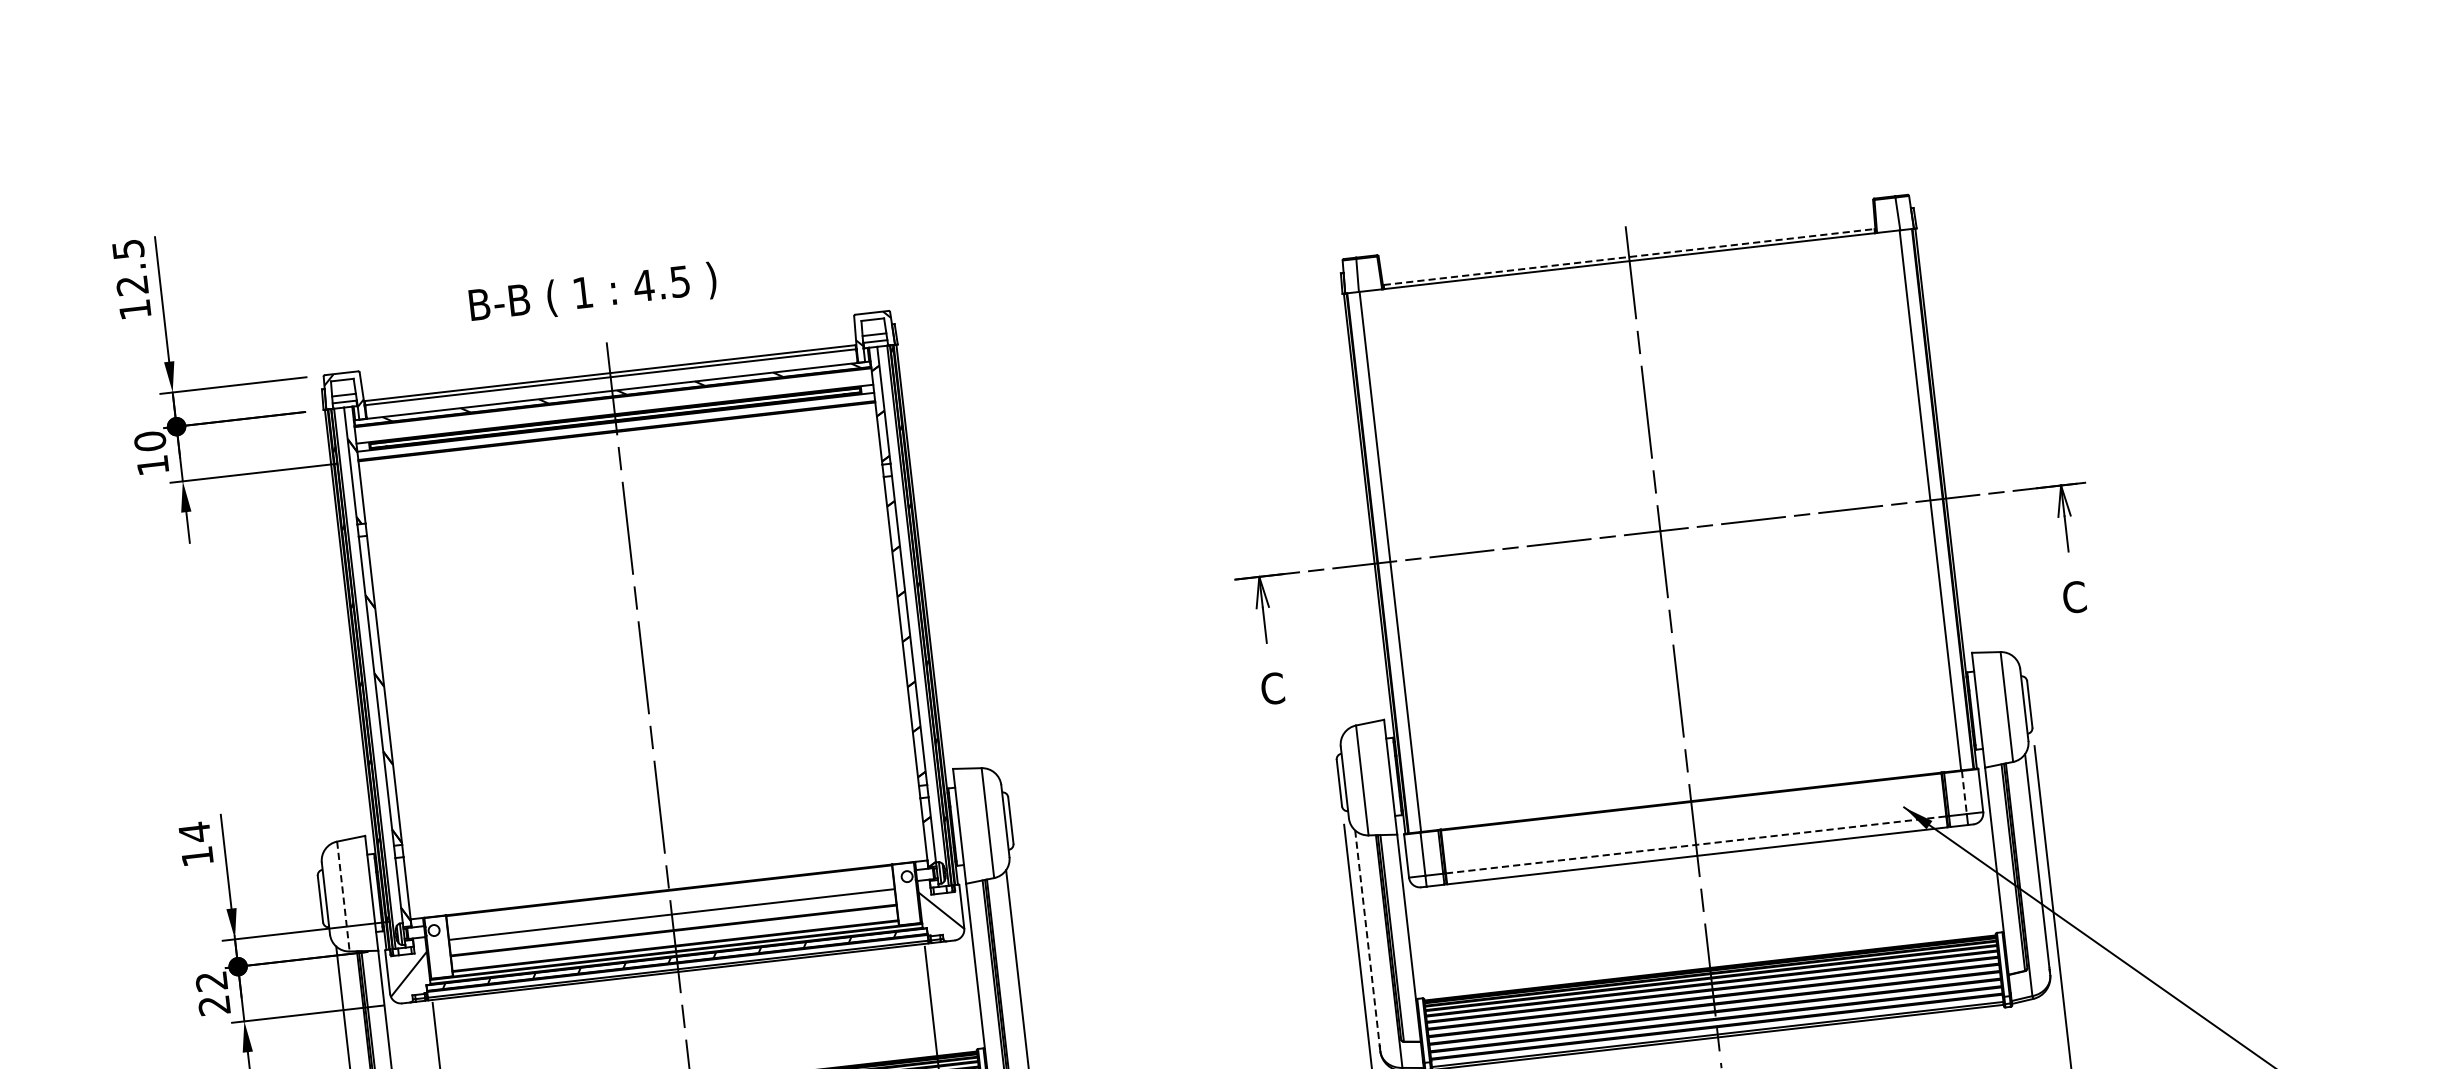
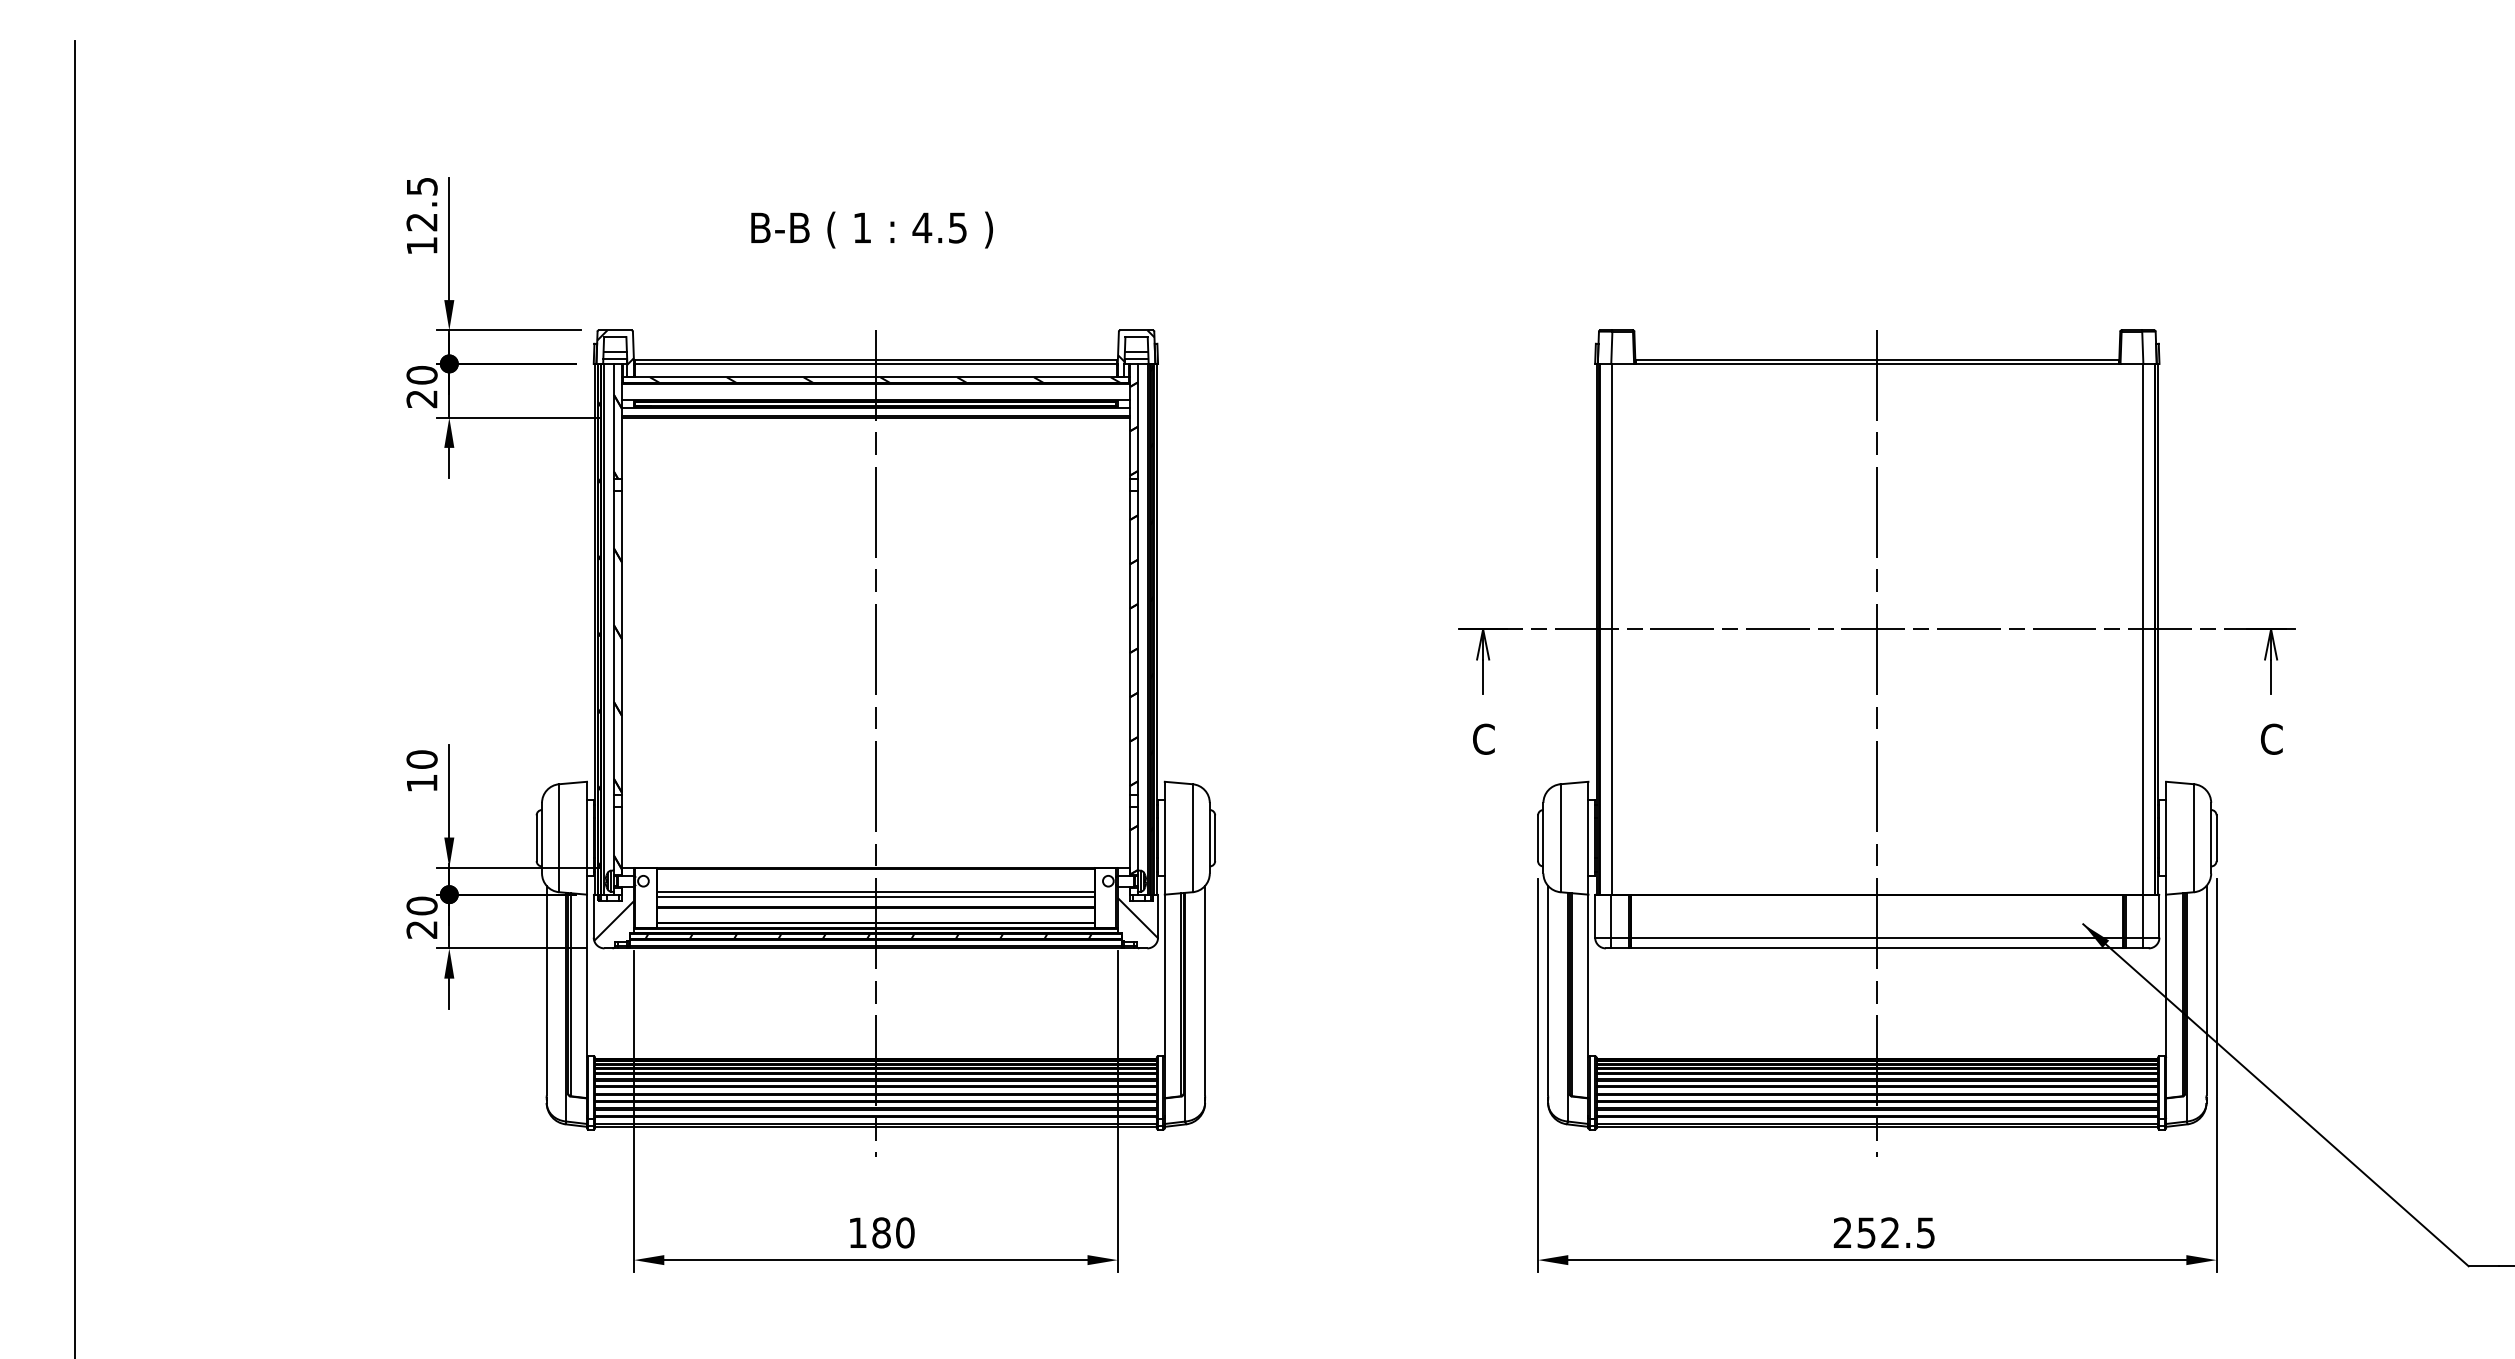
line: (1629, 256) -> (1877, 359), dashed -> solid
text: (592, 293) -> (871, 229), moved
text: (152, 466) -> (421, 399), 10 -> 20
line: (1964, 792) -> (2143, 916), dashed -> solid
text: (194, 832) -> (421, 759), 14 -> 10
line: (1696, 844) -> (1877, 937), dashed -> solid
line: (343, 896) -> (559, 838), dashed -> solid
line: (672, 920) -> (875, 897), added
line: (1367, 936) -> (1548, 990), dashed -> solid
text: (211, 980) -> (421, 905), 22 -> 20

